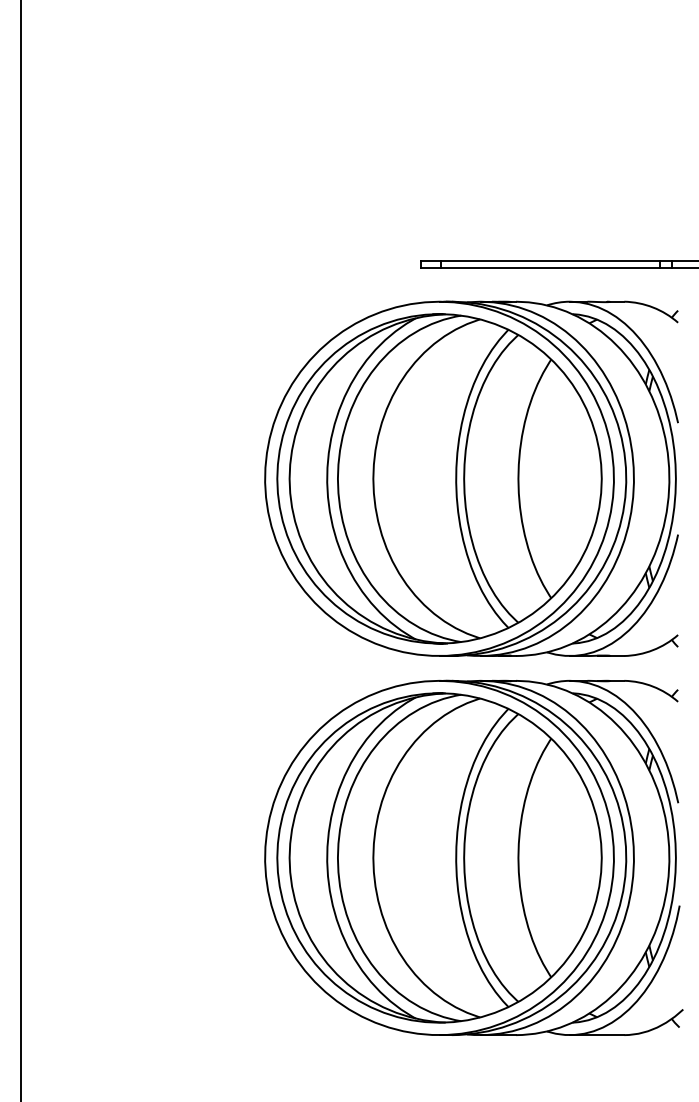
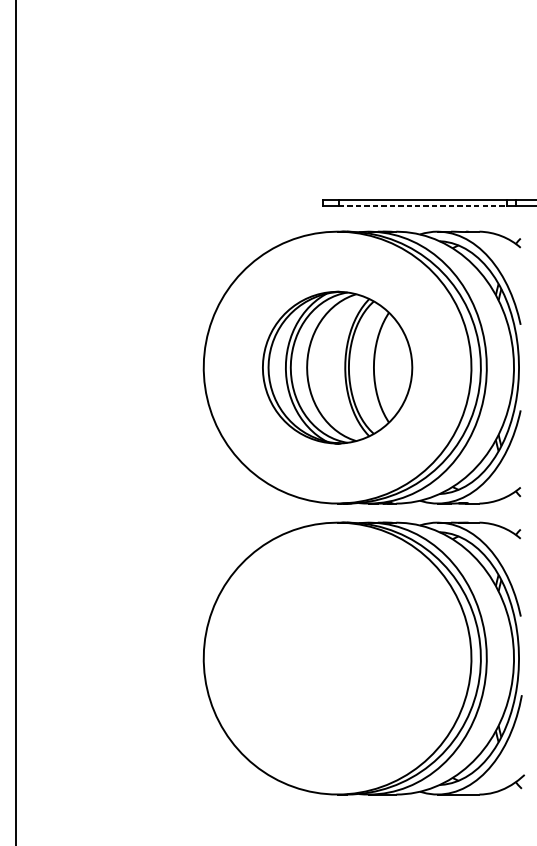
line: (551, 268) -> (423, 206), solid -> dashed
part: (439, 478) -> (337, 367), size x0.6
part: (439, 857) -> (337, 658), removed

